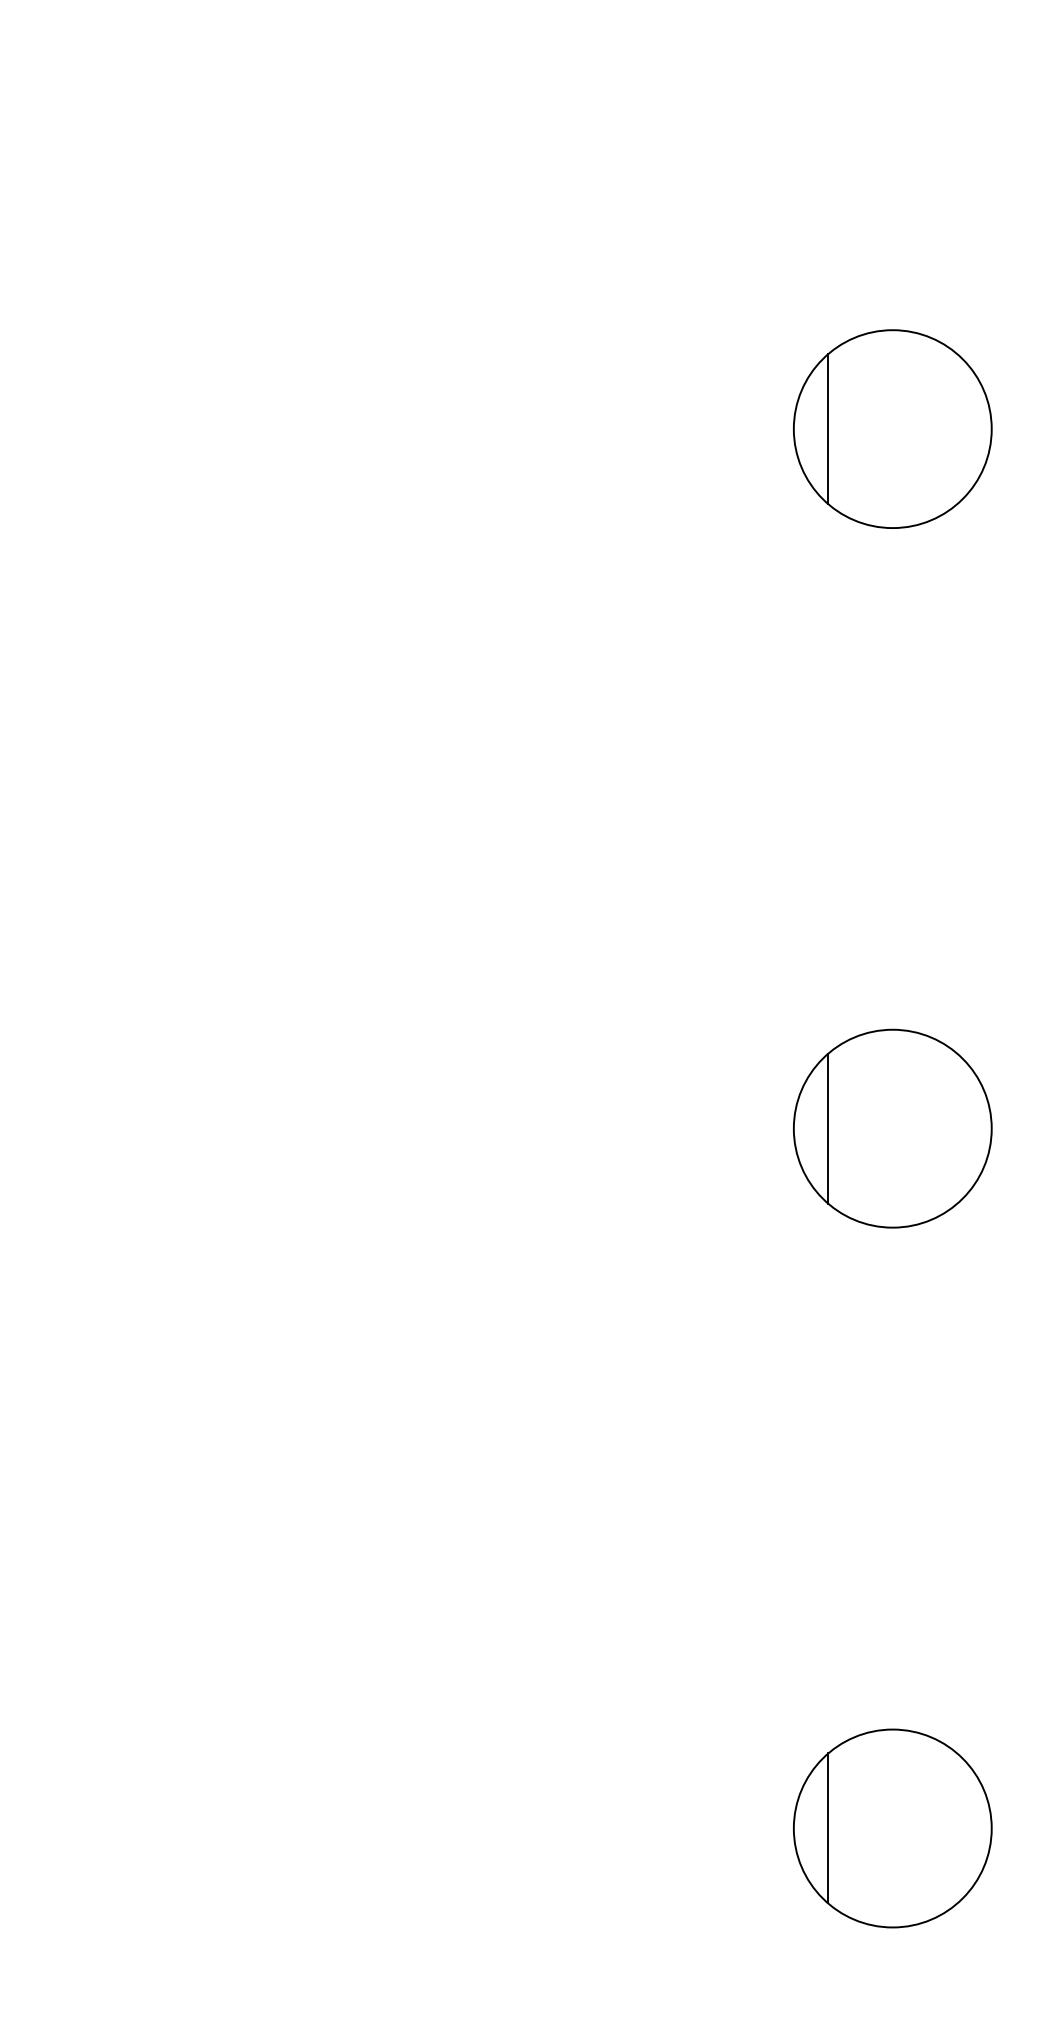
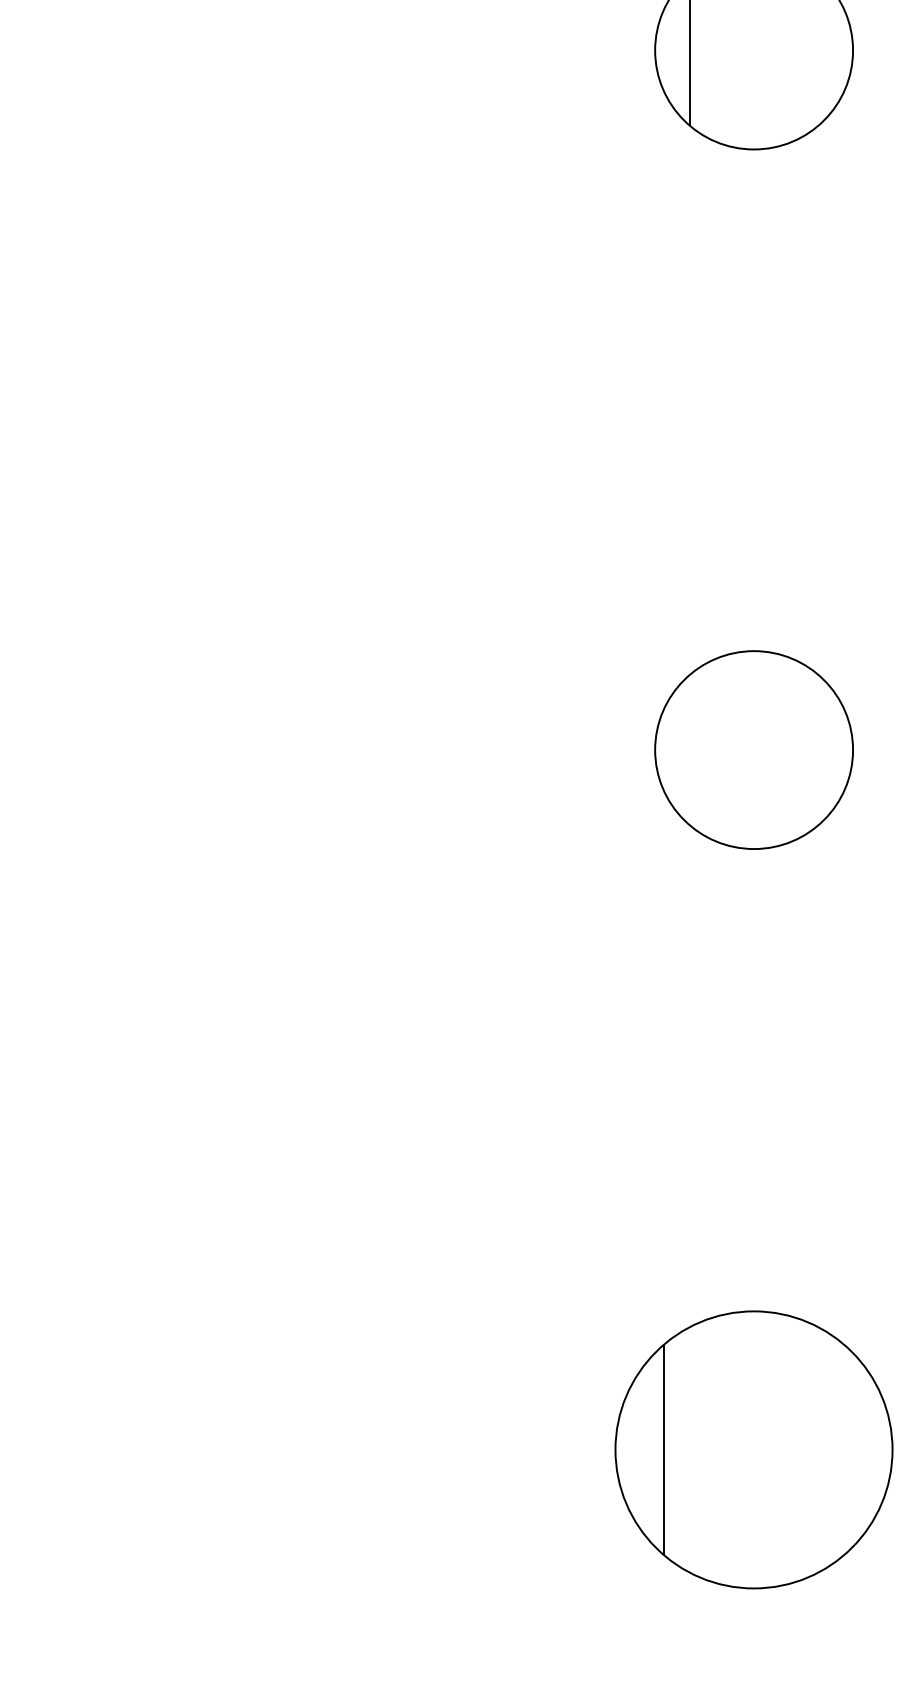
line: (828, 1128) -> (689, 749), removed
part: (892, 1828) -> (753, 1449), size x1.4

